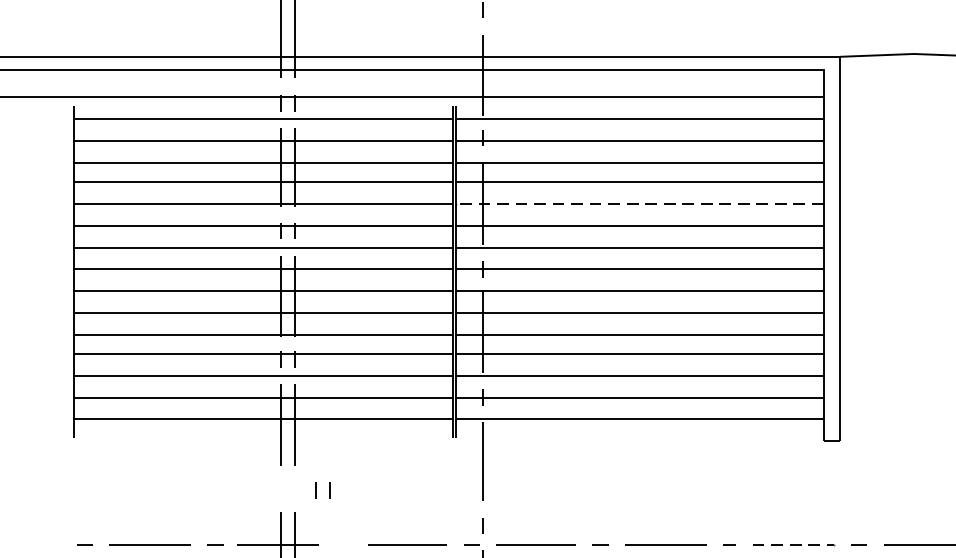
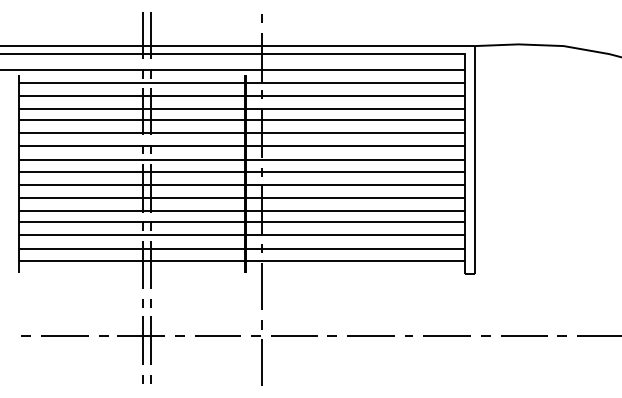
line: (639, 204) -> (355, 133), dashed -> solid
part: (322, 490) -> (146, 303), moved
line: (343, 544) -> (179, 335), added
line: (794, 544) -> (447, 335), dashed -> solid

